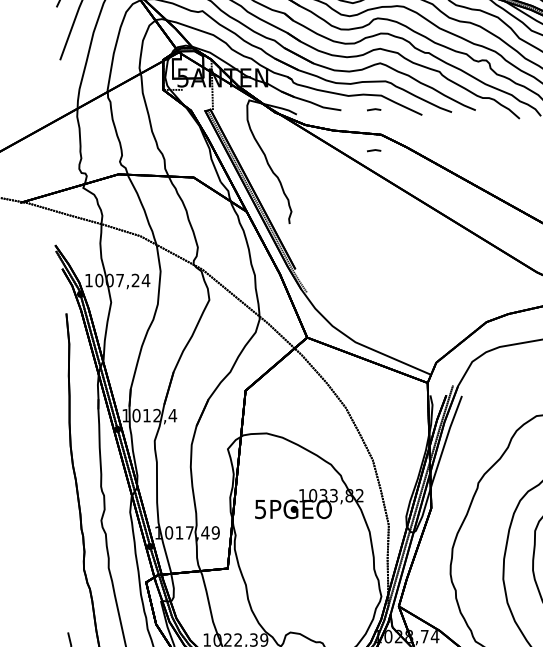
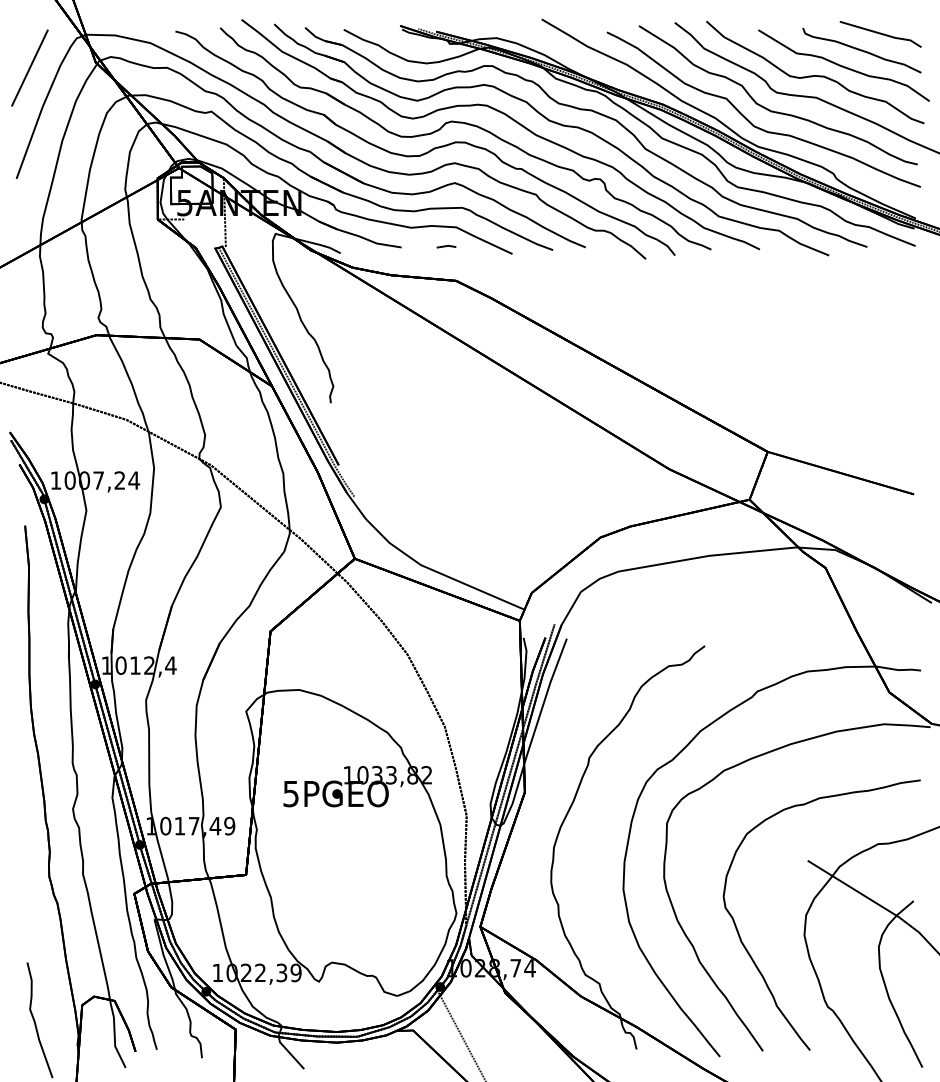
line: (374, 150) -> (446, 302), removed

